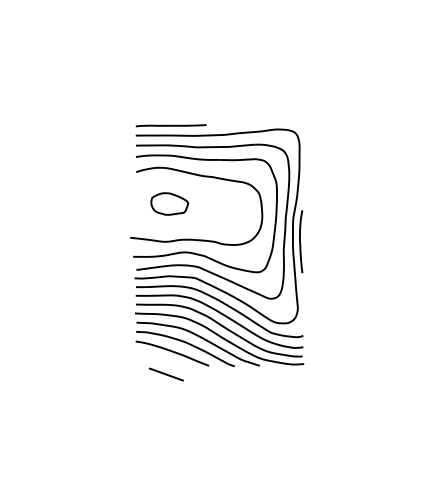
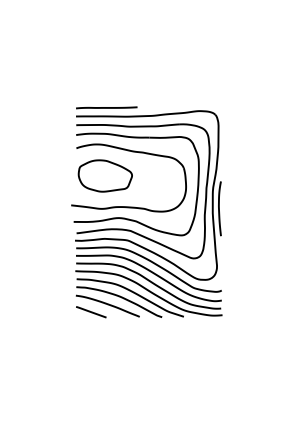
part: (169, 203) -> (105, 175), size x1.67
line: (165, 374) -> (90, 312), moved

